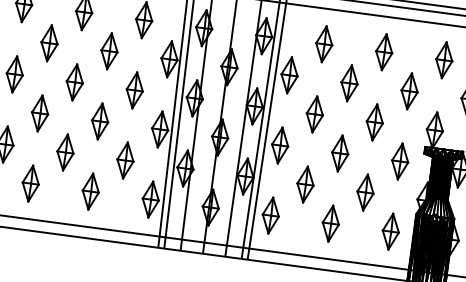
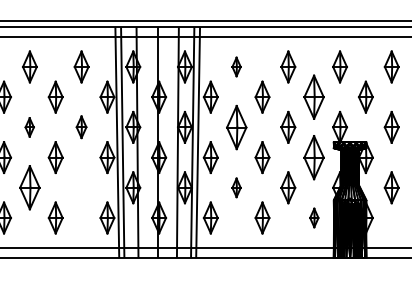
part: (324, 43) -> (236, 66), size x0.6
part: (74, 82) -> (29, 127), size x0.6
part: (134, 89) -> (81, 126), size x0.7
part: (409, 90) -> (314, 96), size x1.4
part: (314, 113) -> (236, 126), size x1.4
part: (65, 152) -> (29, 187), size x1.4
part: (125, 160) -> (81, 187), removed
part: (400, 161) -> (314, 157), size x1.4
part: (305, 184) -> (236, 187), size x0.6
part: (391, 231) -> (314, 217), size x0.6

